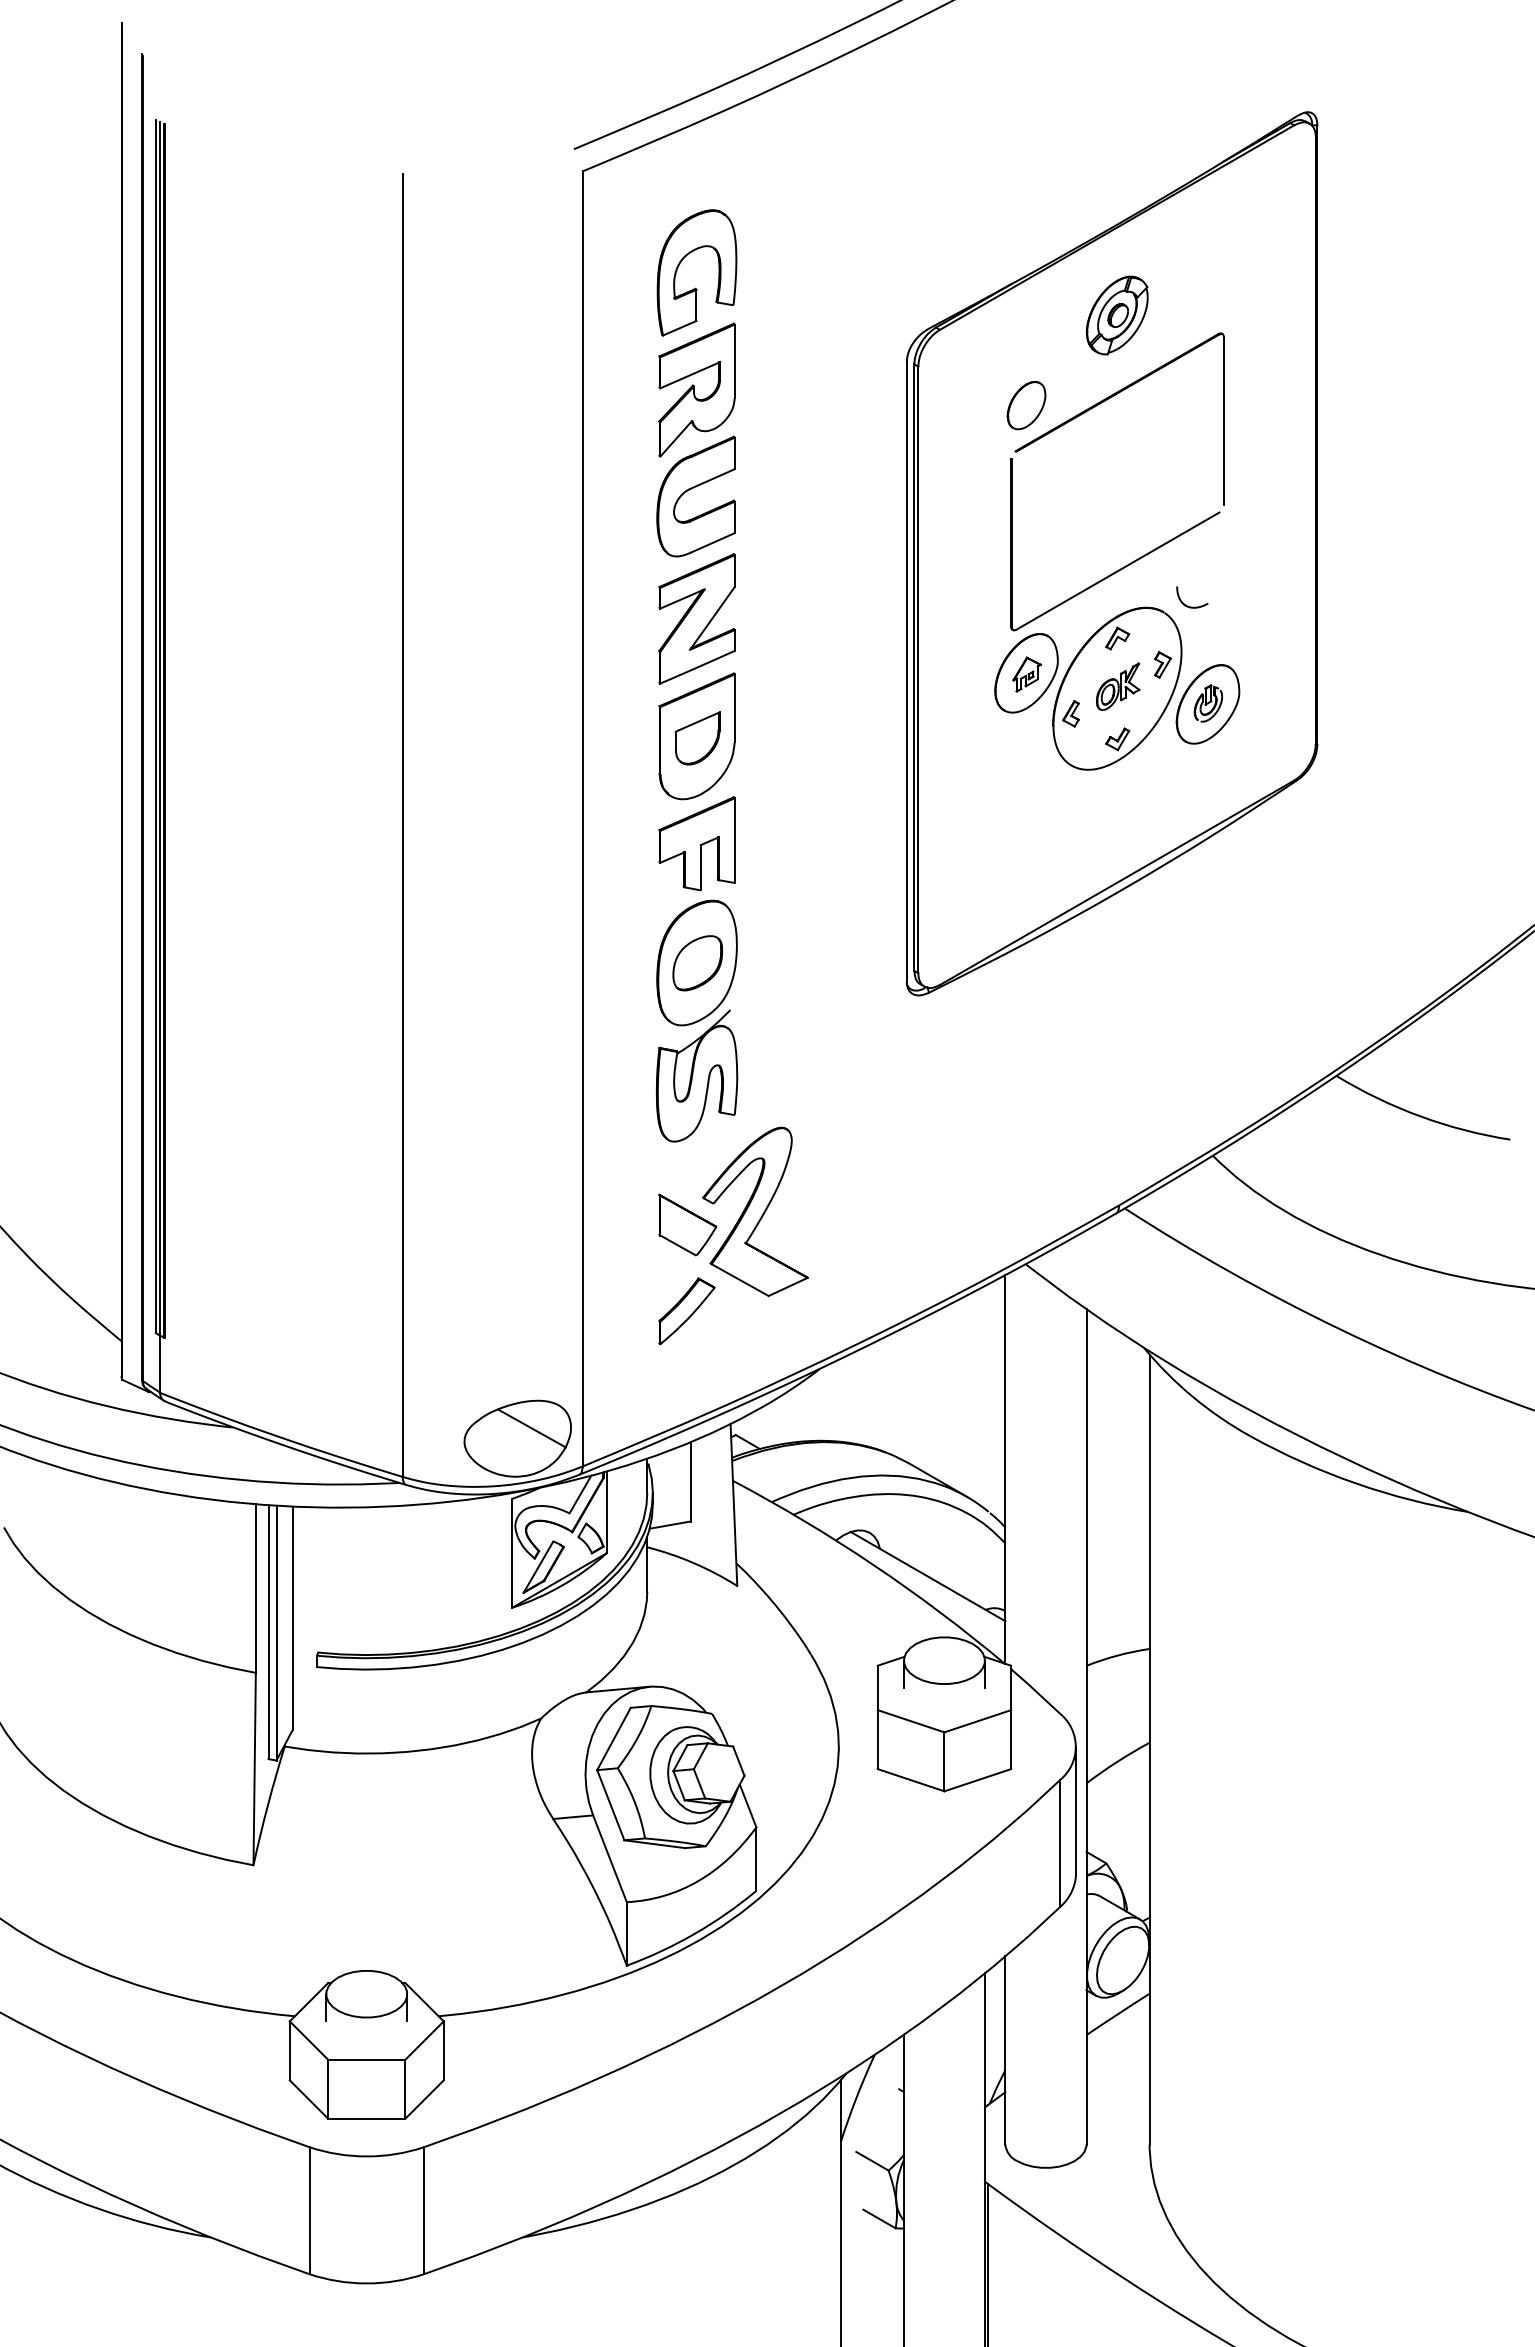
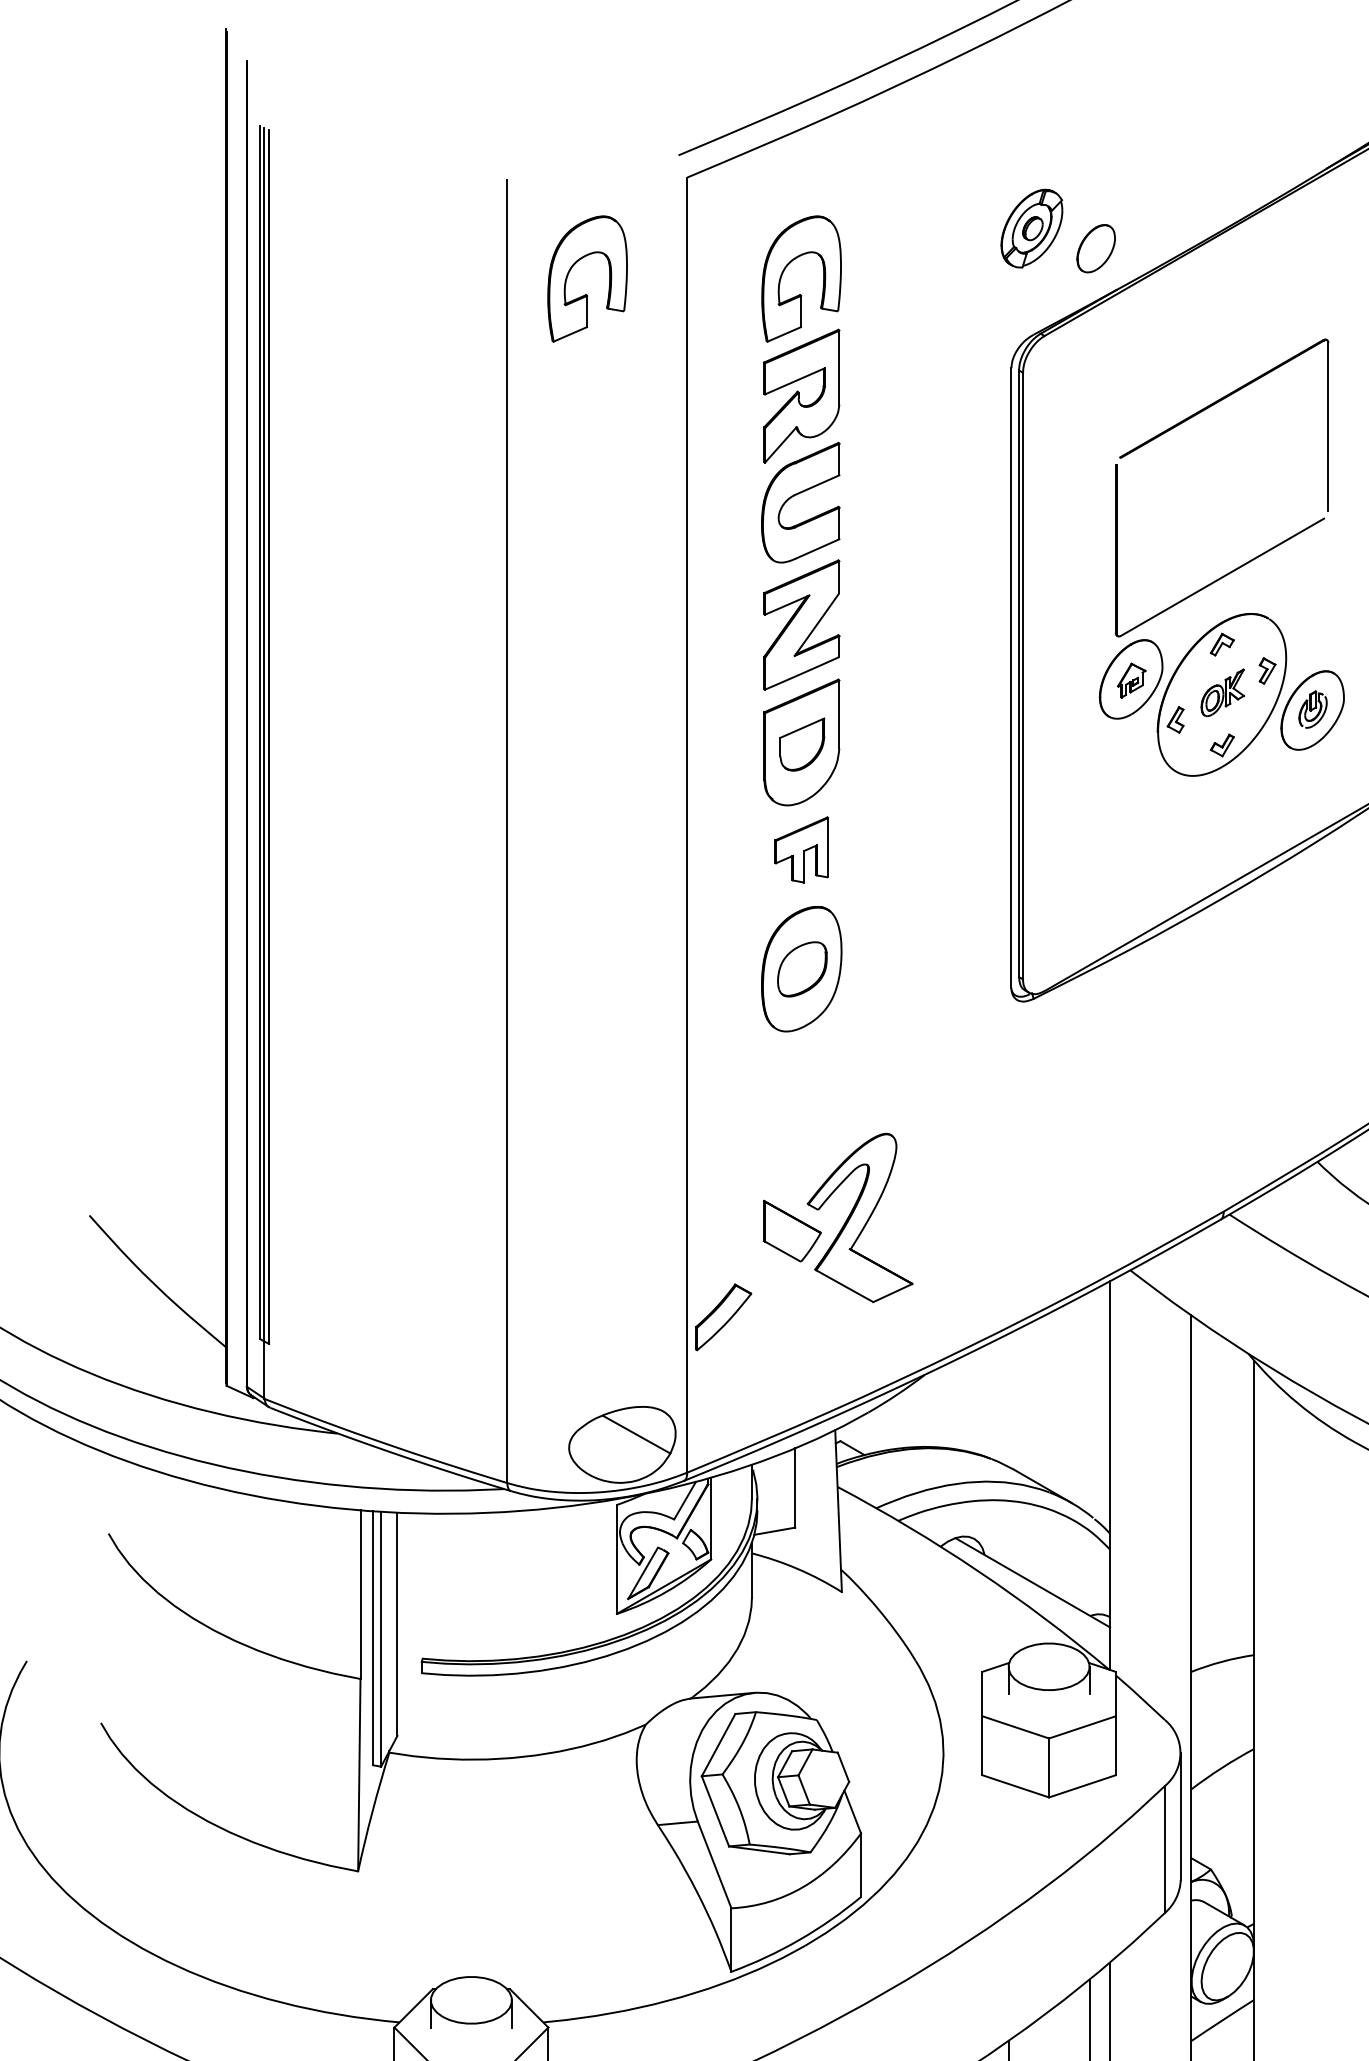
part: (481, 287) -> (586, 293), added
part: (1116, 315) -> (1031, 228), moved
part: (1026, 405) -> (1096, 248), moved
part: (1192, 606) -> (1297, 612), removed
part: (696, 843) -> (801, 849), size x0.7
part: (697, 1075) -> (802, 1081), removed
part: (686, 1311) -> (723, 1317), moved

